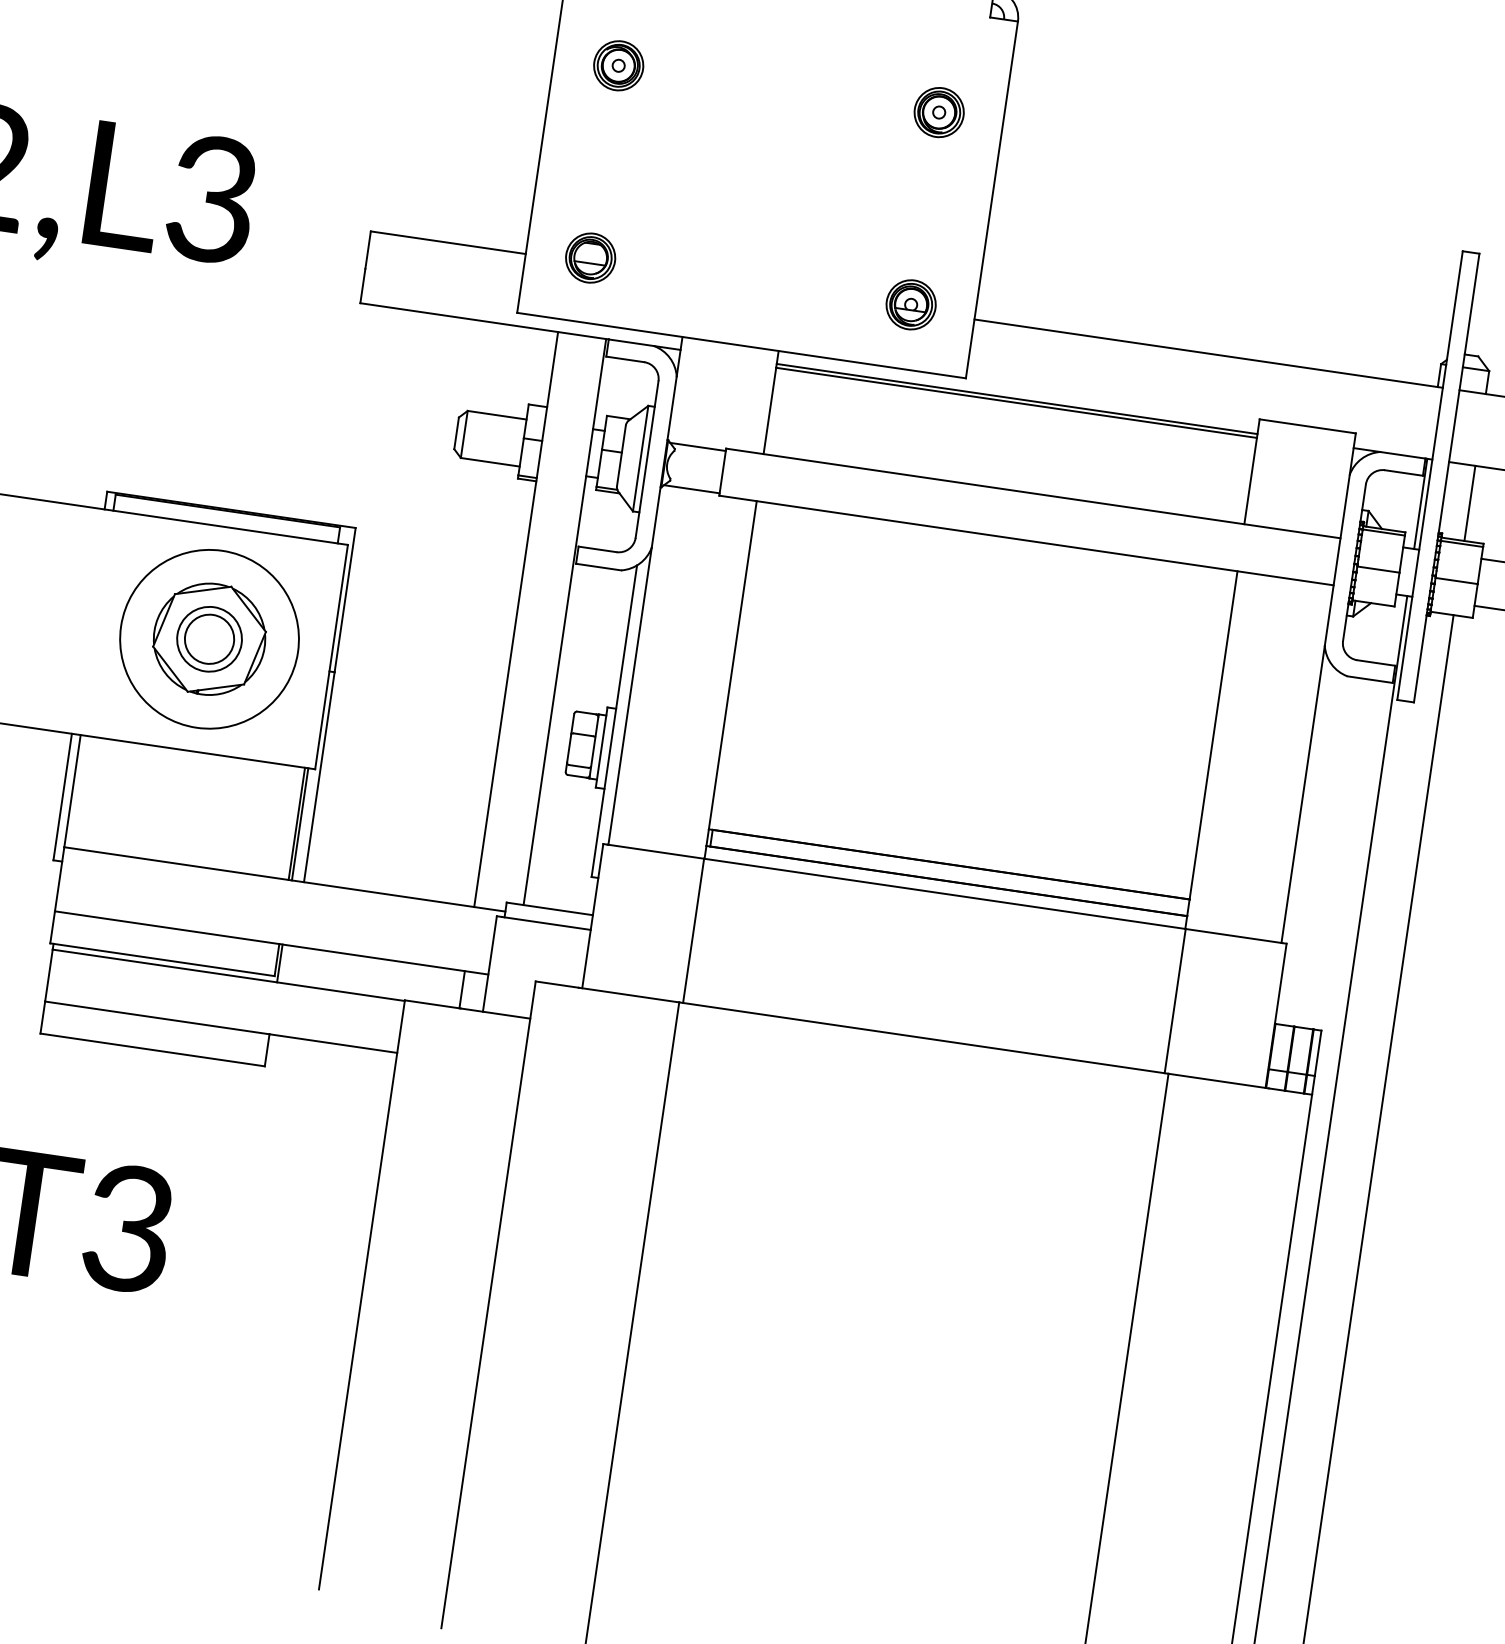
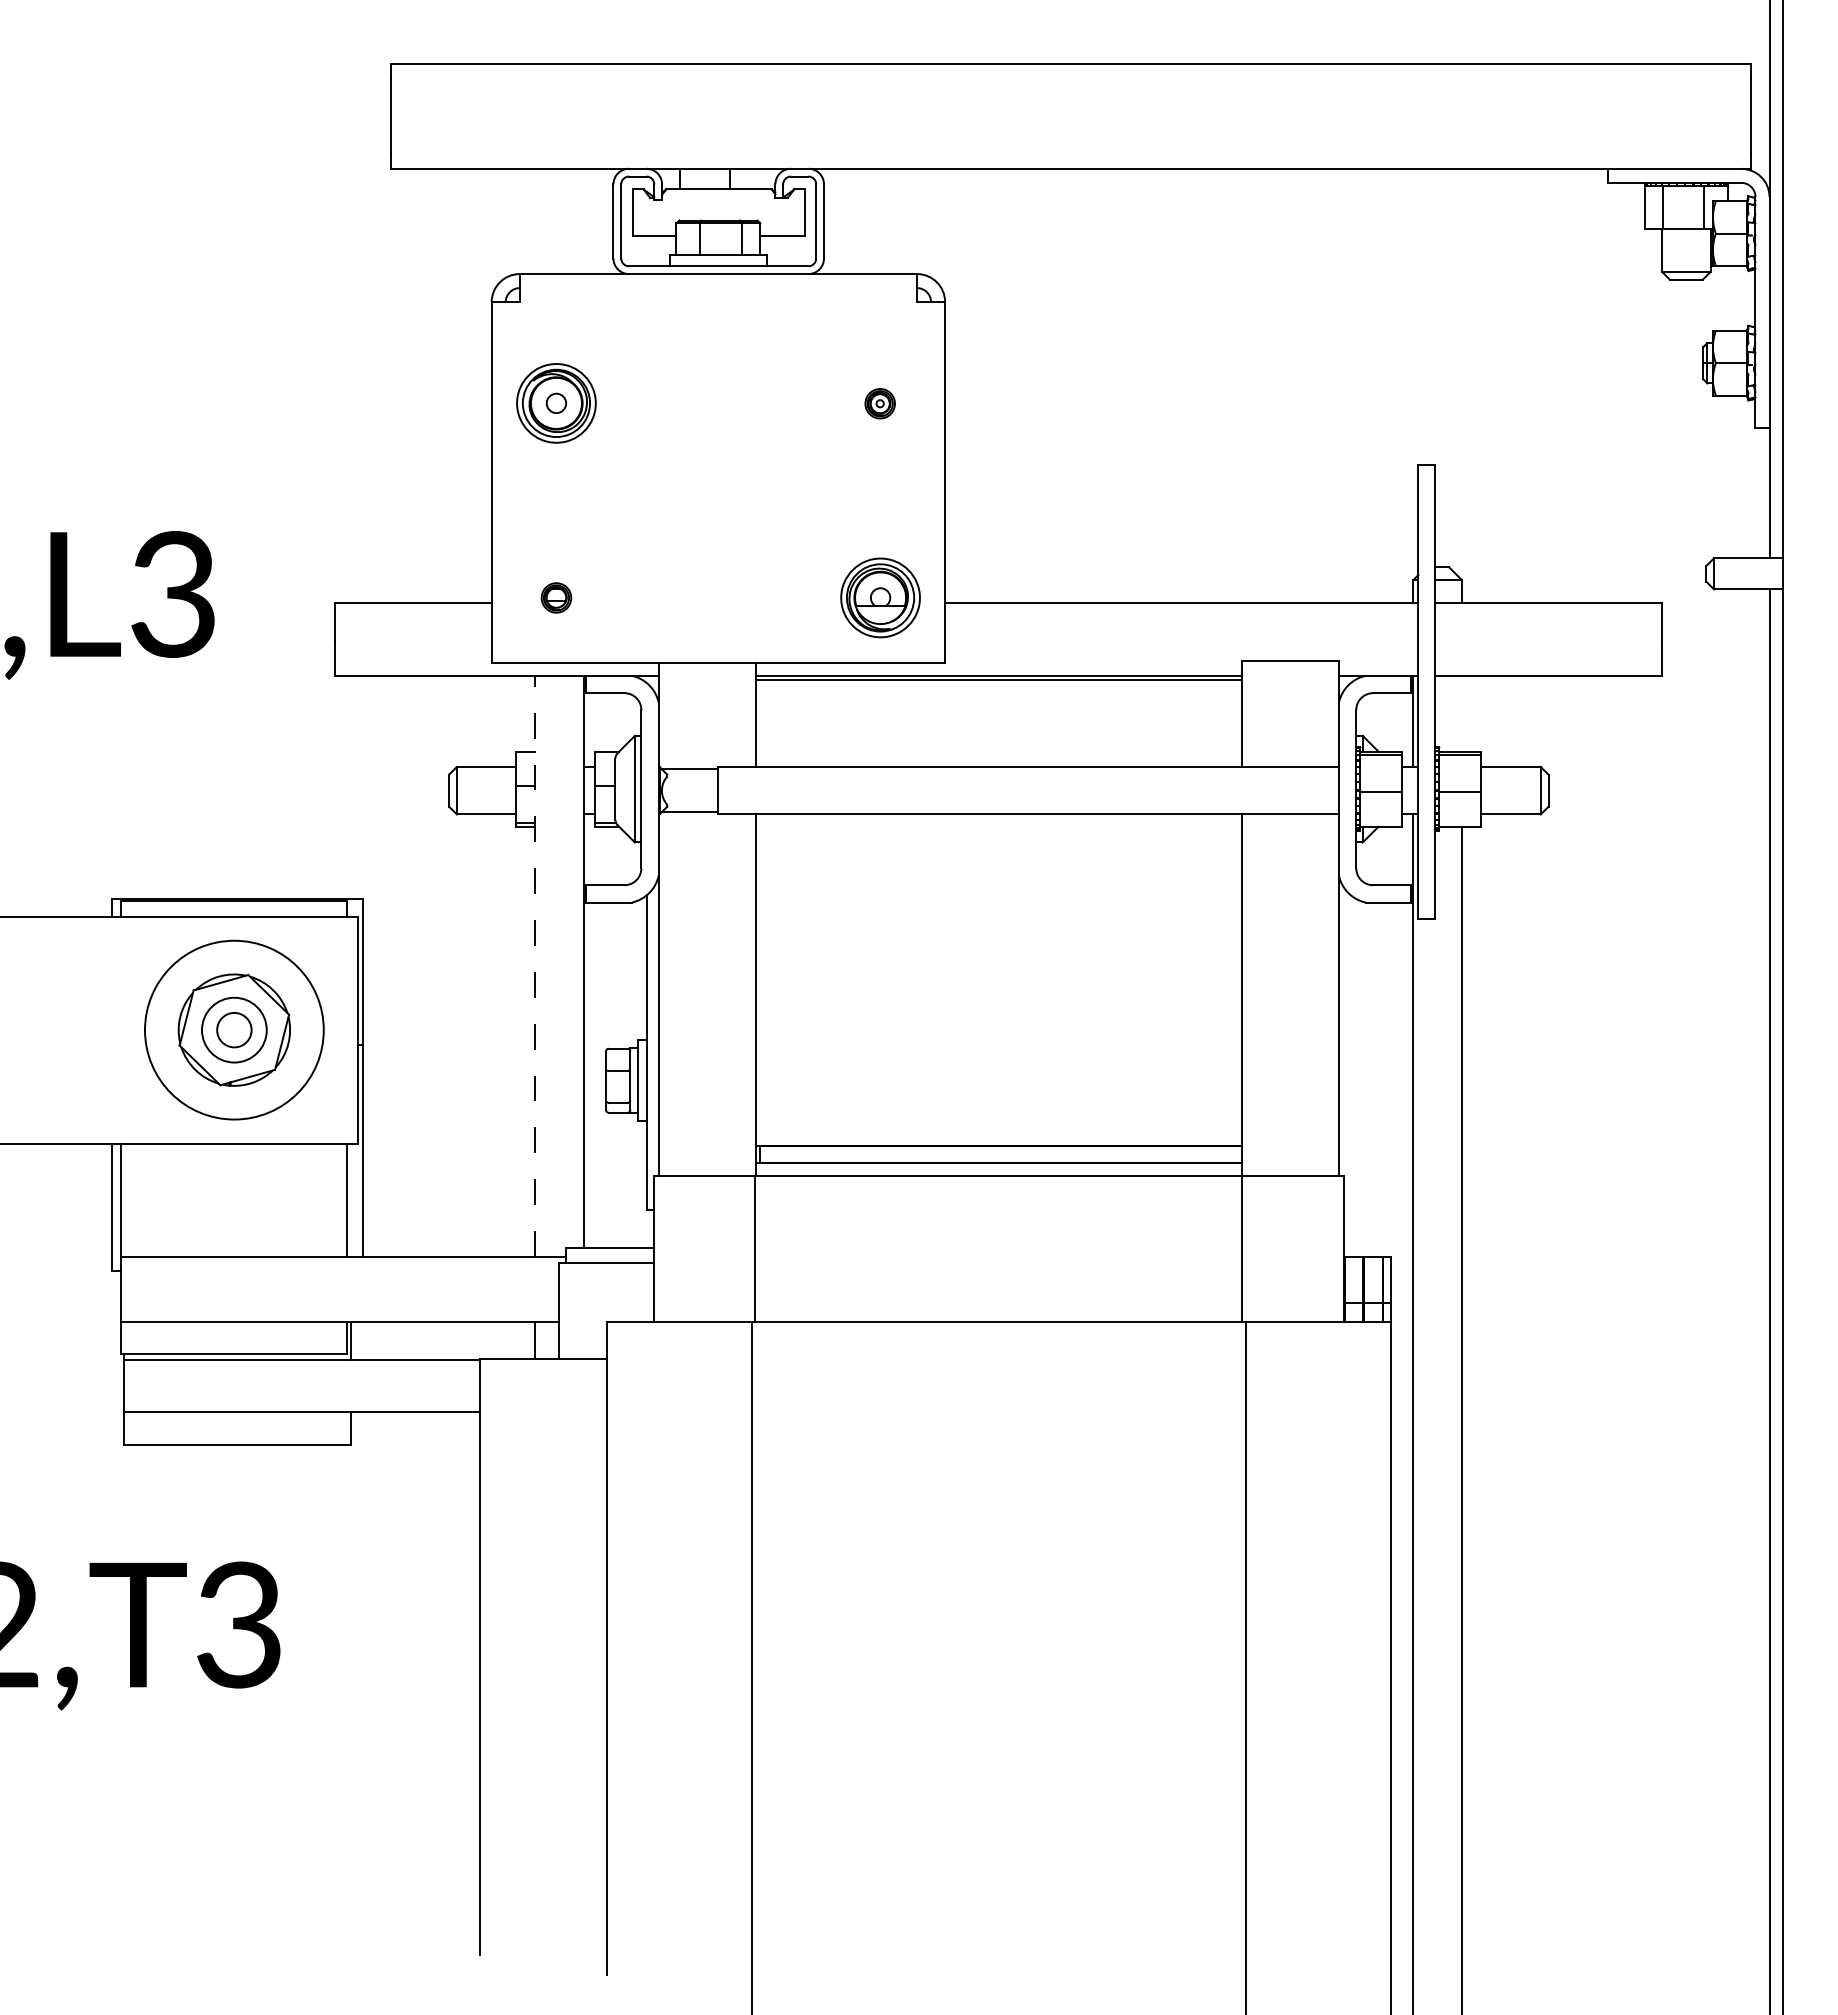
part: (618, 65) -> (556, 403), size x1.6
part: (938, 112) -> (879, 403), size x0.6
part: (590, 257) -> (556, 597), size x0.6
part: (910, 304) -> (879, 597), size x1.6
line: (1469, 503) -> (1461, 713), removed
line: (515, 619) -> (534, 966), solid -> dashed
circle: (209, 638) -> (234, 1029), size x0.7
line: (300, 823) -> (350, 1199), removed

